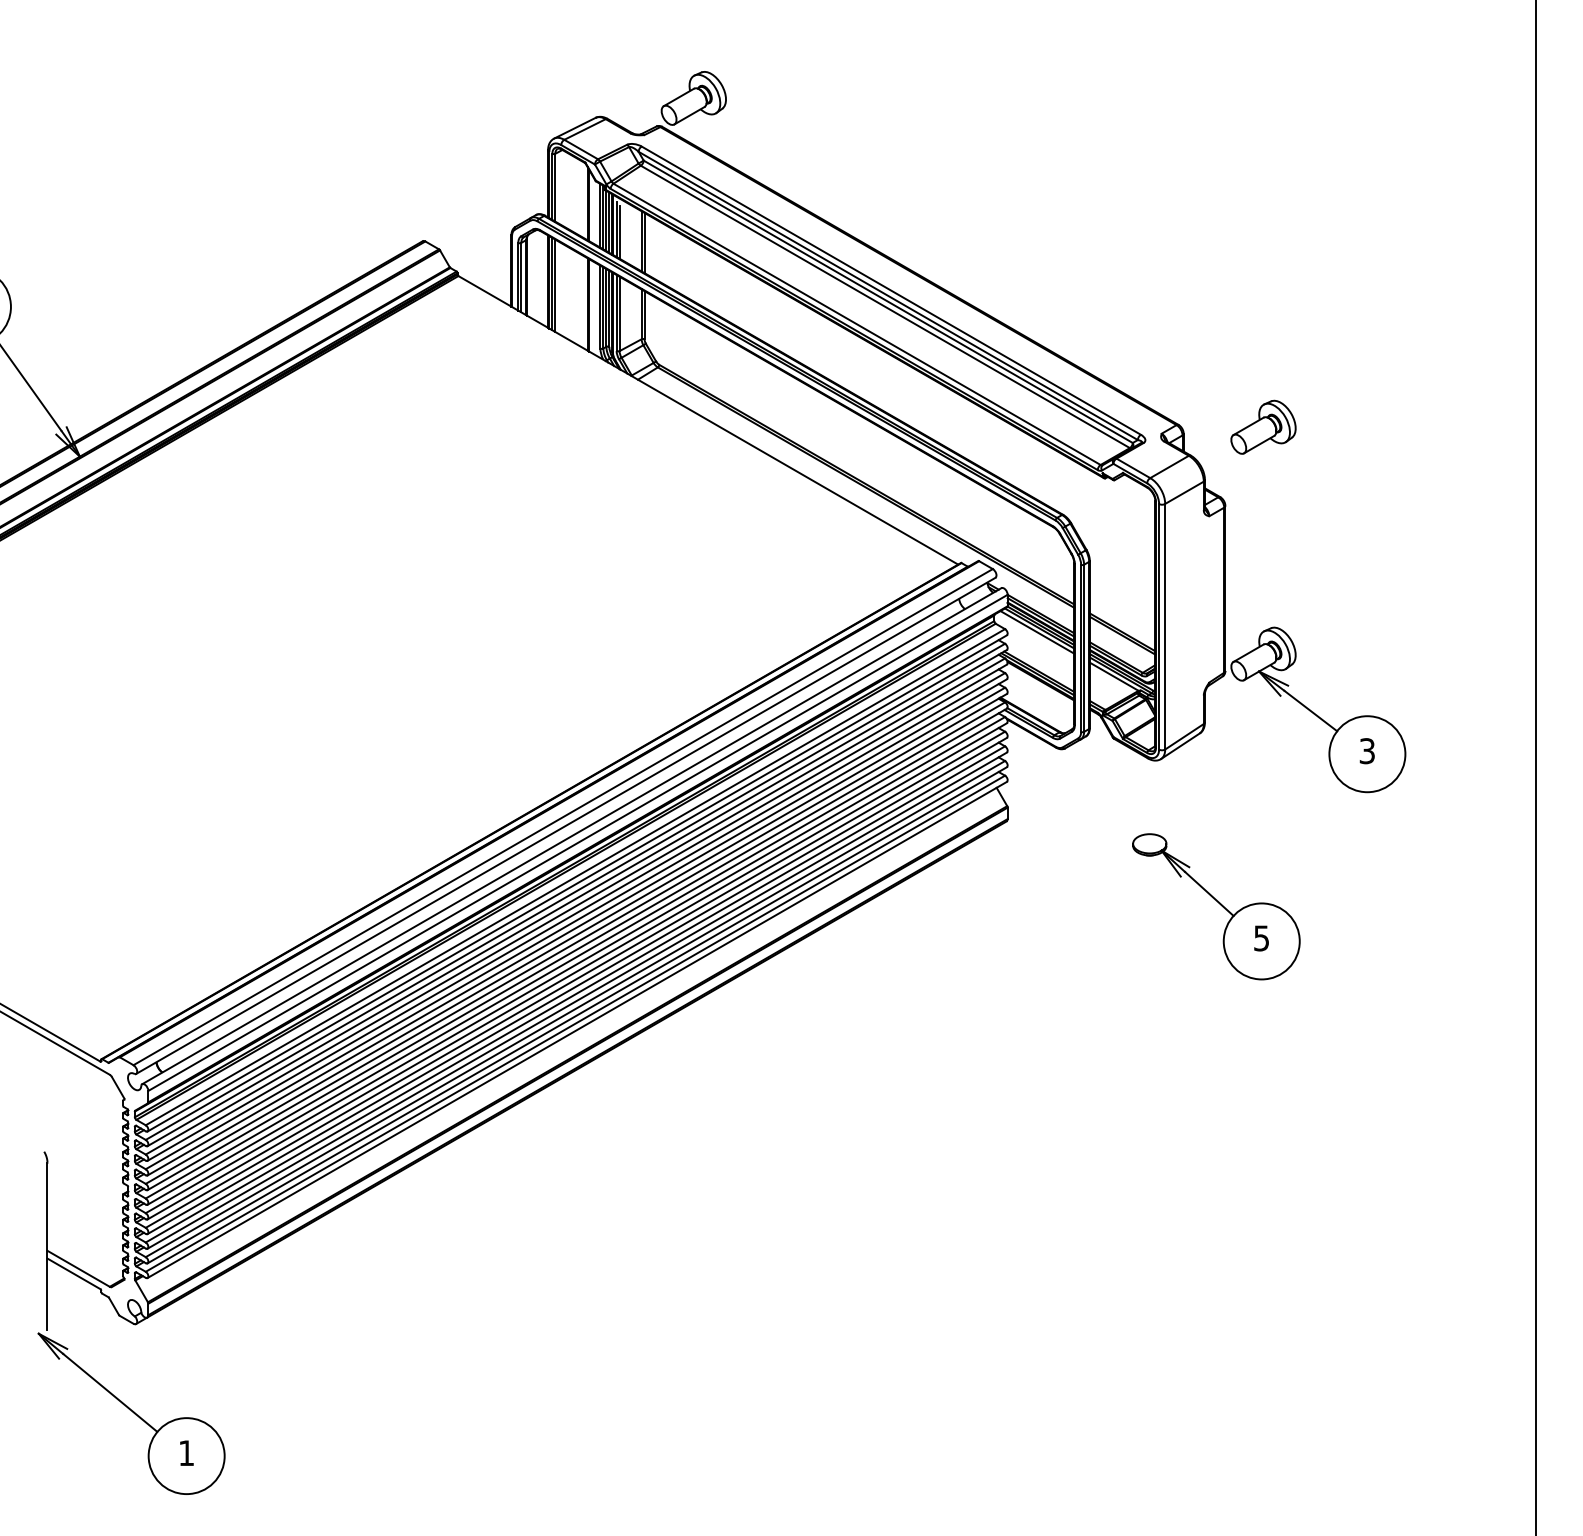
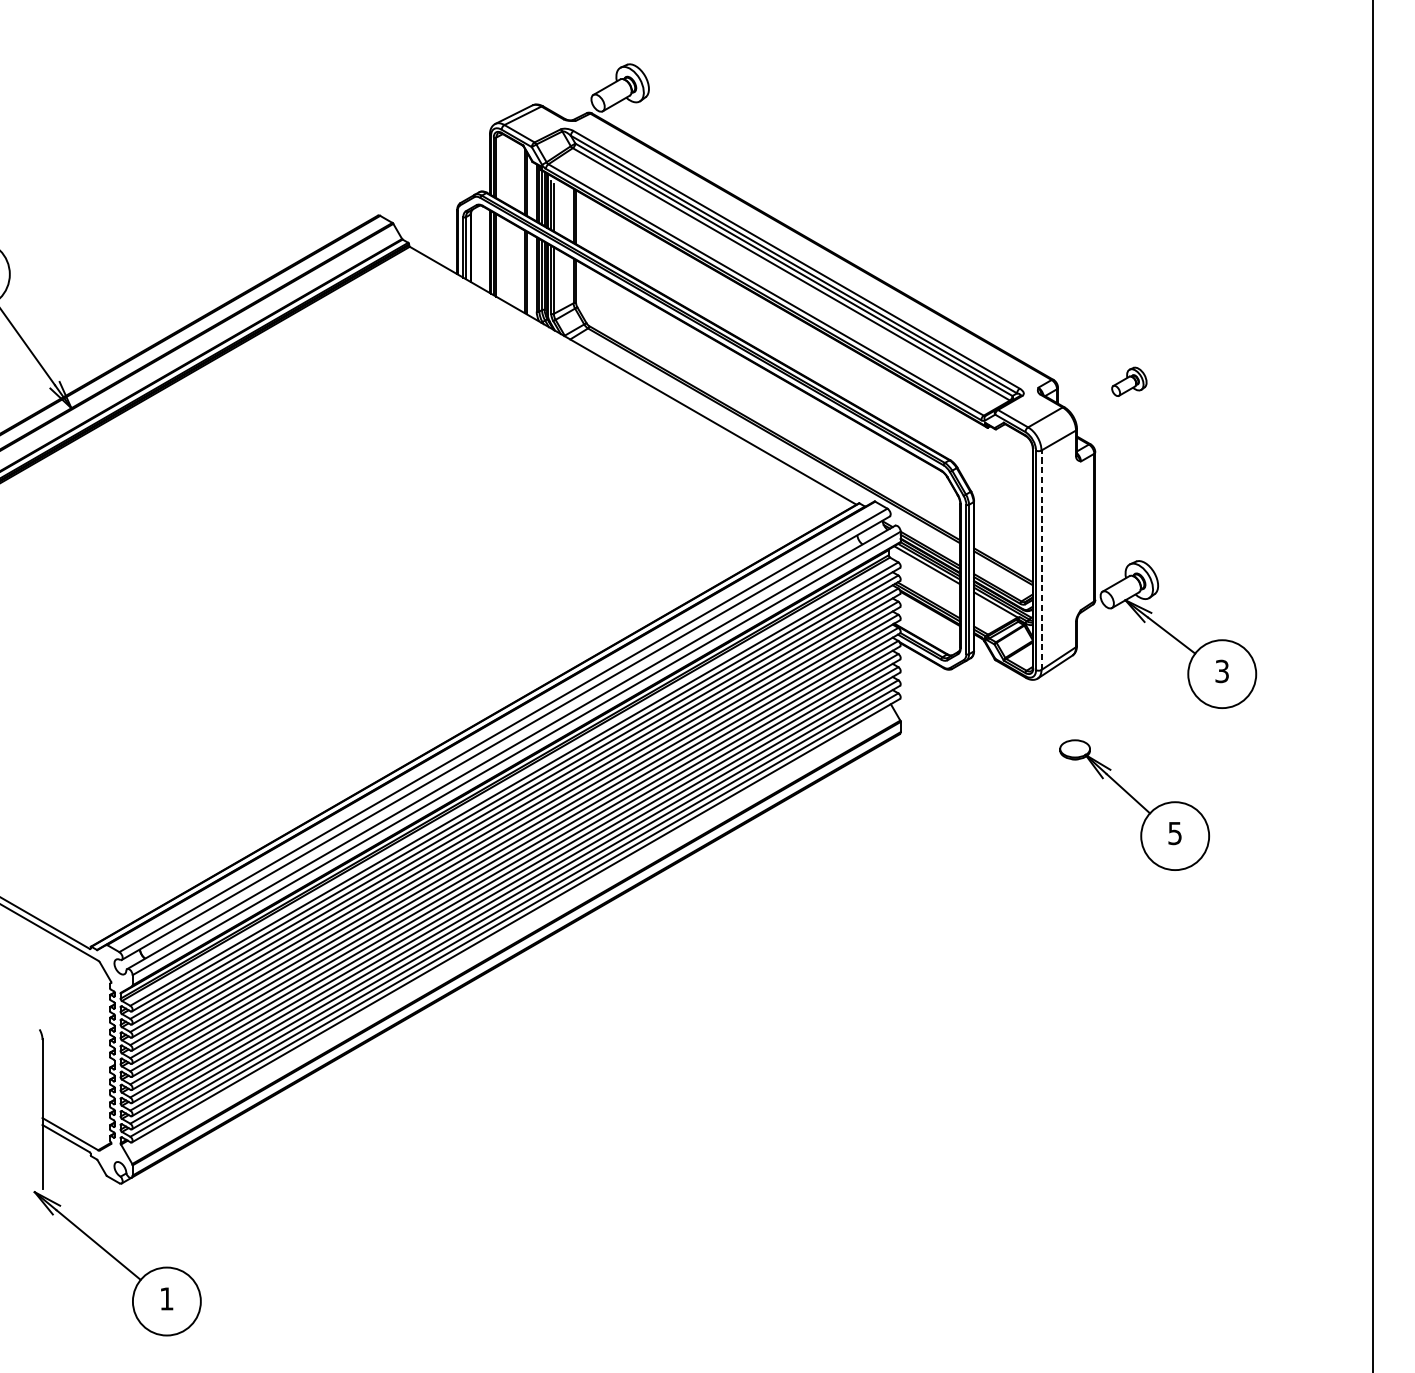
part: (1263, 426) -> (1129, 381), size x0.6
line: (1165, 626) -> (1041, 560), solid -> dashed
part: (1216, 906) -> (1134, 804), moved

